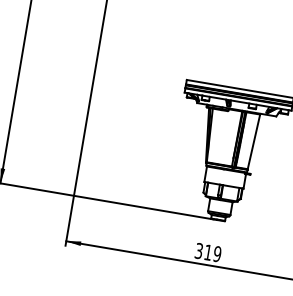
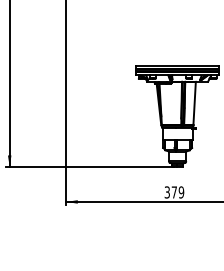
text: (207, 252) -> (173, 192), 319 -> 379

